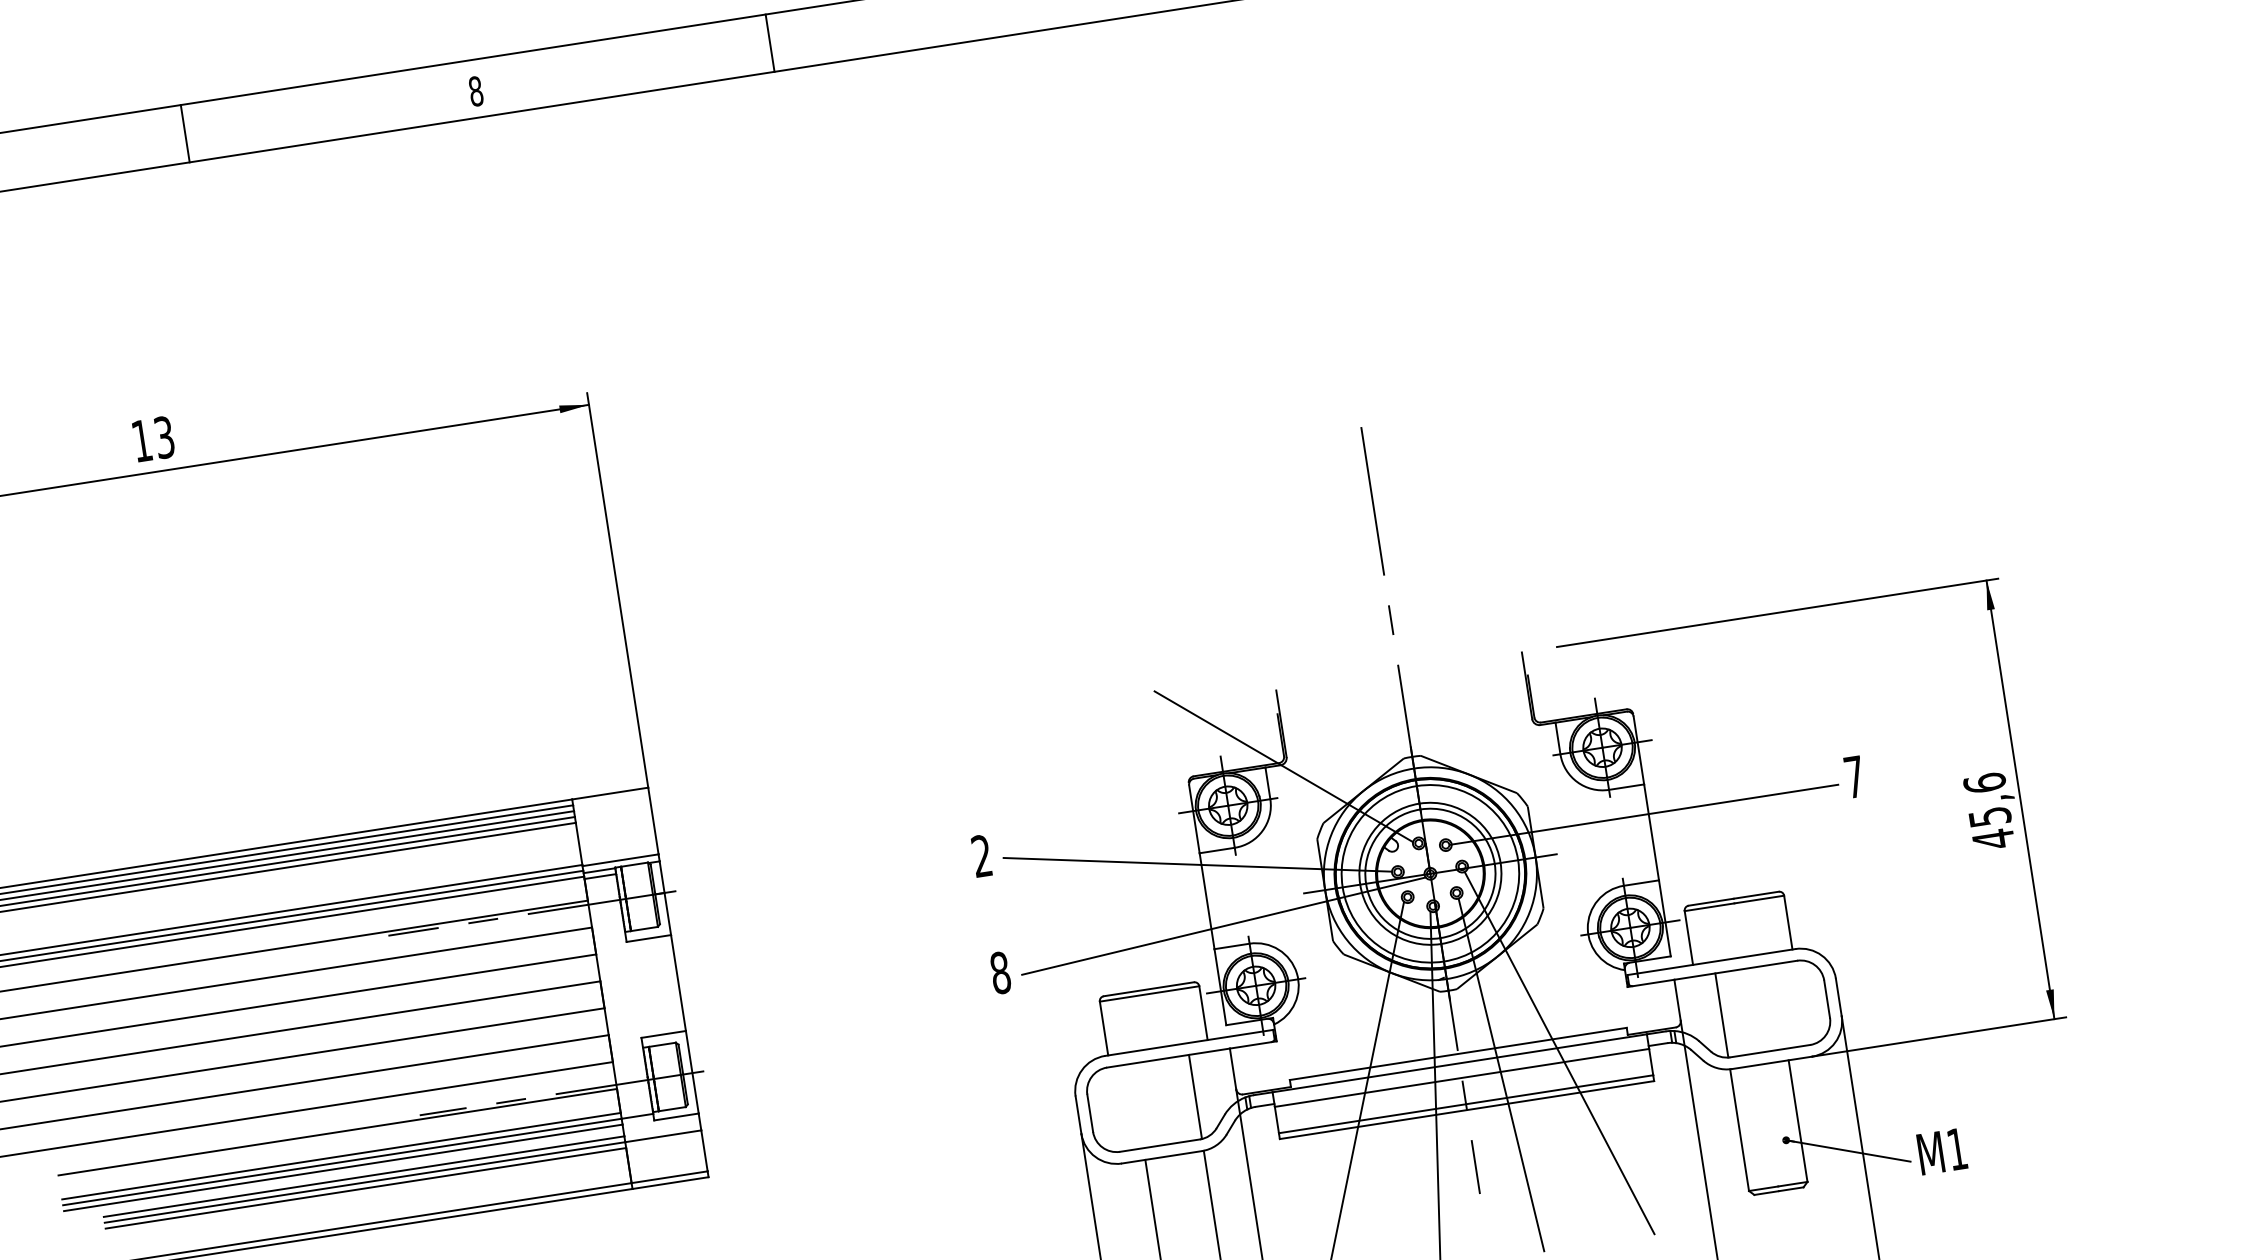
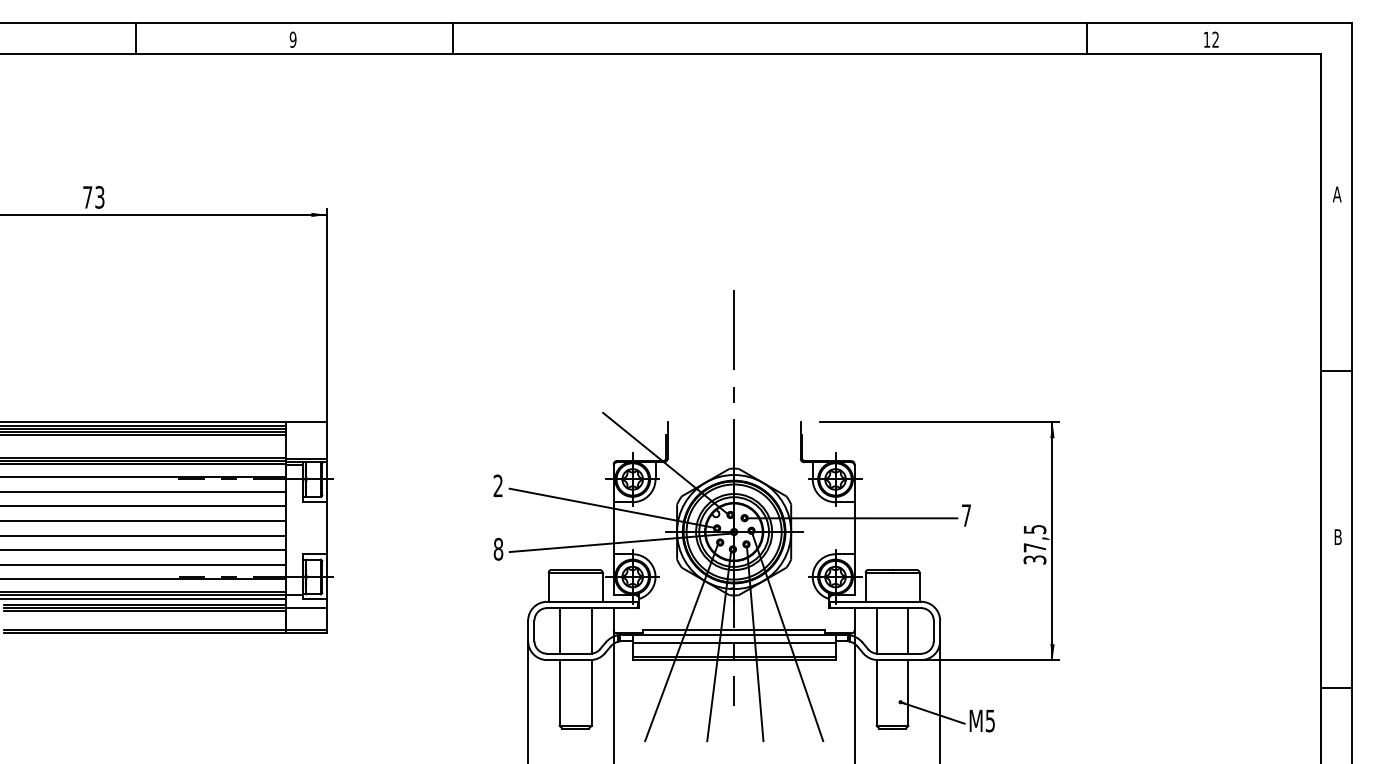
text: (474, 91) -> (292, 39), 8 -> 9
text: (141, 441) -> (87, 197), 13 -> 73
text: (1988, 810) -> (1034, 544), 45,6 -> 37,5
line: (1780, 1005) -> (908, 630), added
line: (1136, 1105) -> (559, 630), added
text: (1955, 1148) -> (989, 720), M1 -> M5

